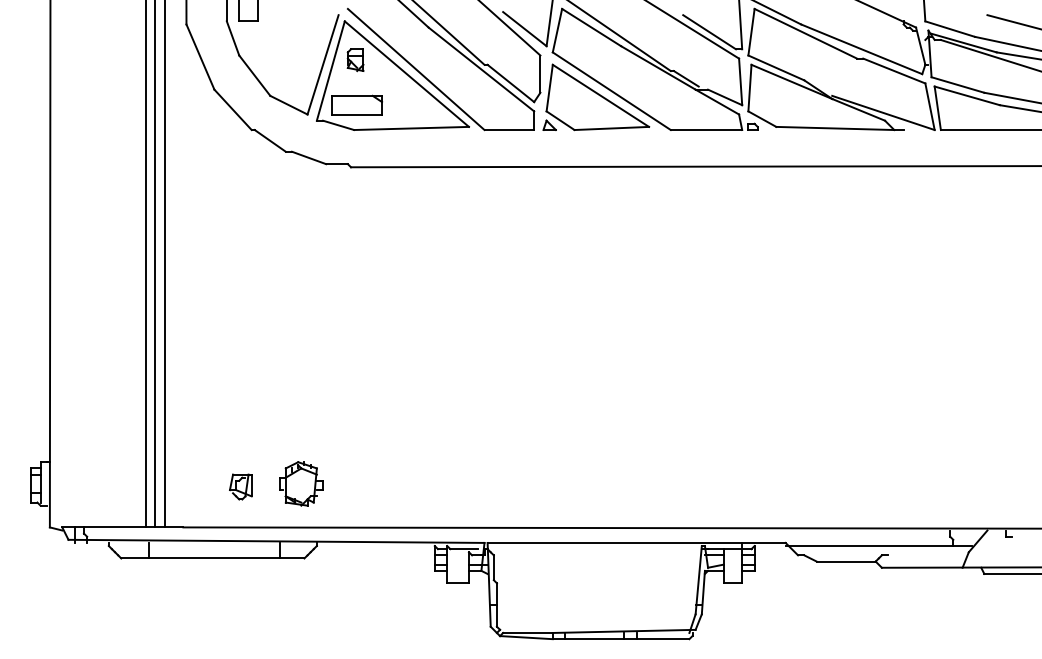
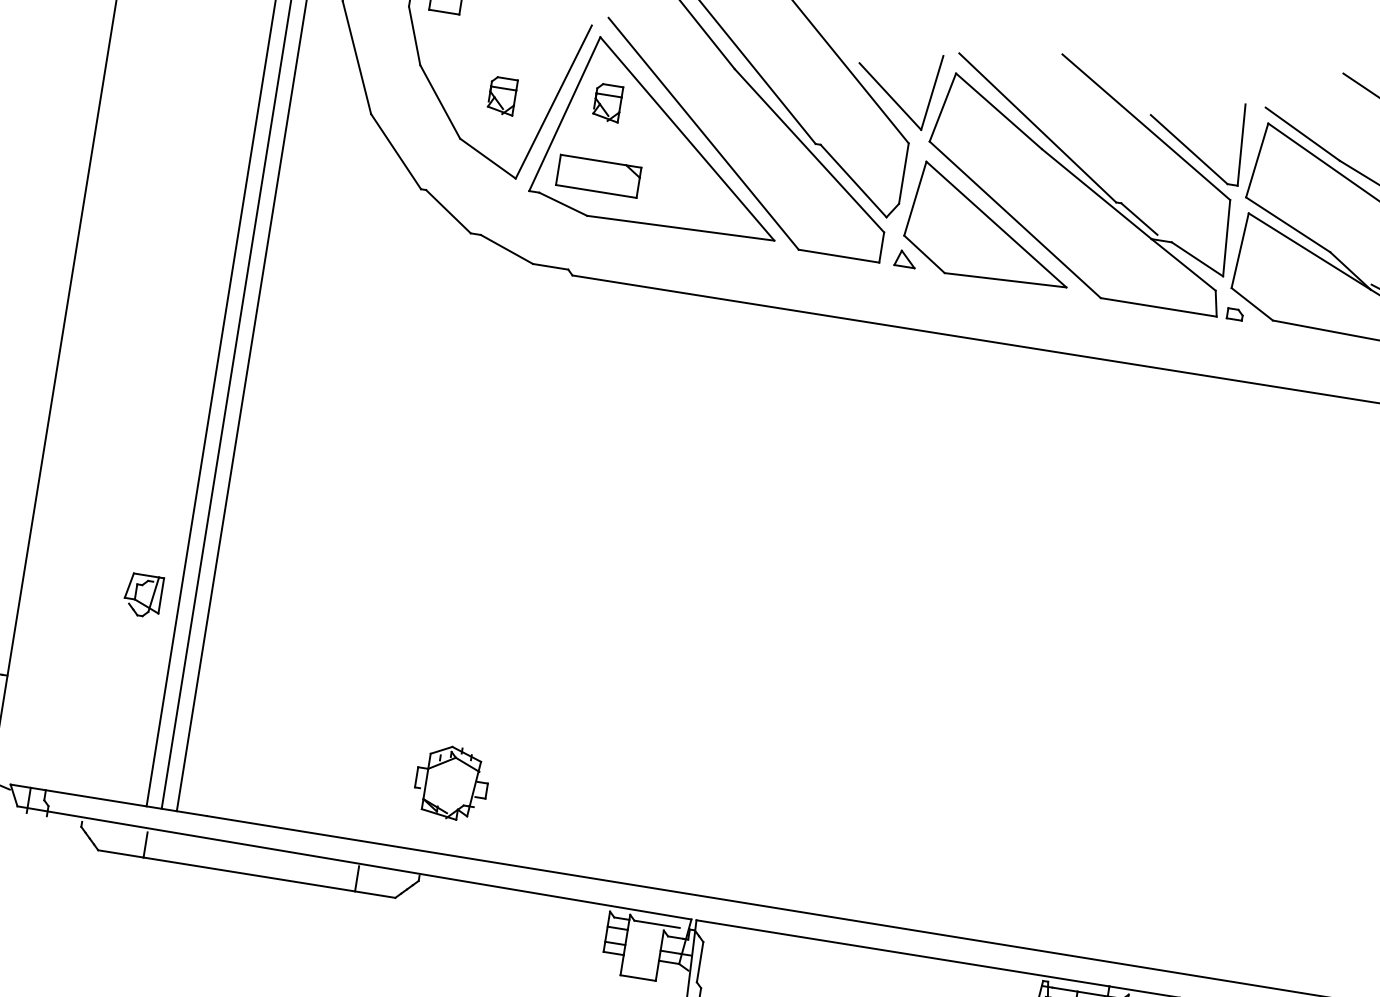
part: (291, 66) -> (502, 96), added
part: (301, 483) -> (452, 782), moved
part: (240, 486) -> (142, 594), moved

